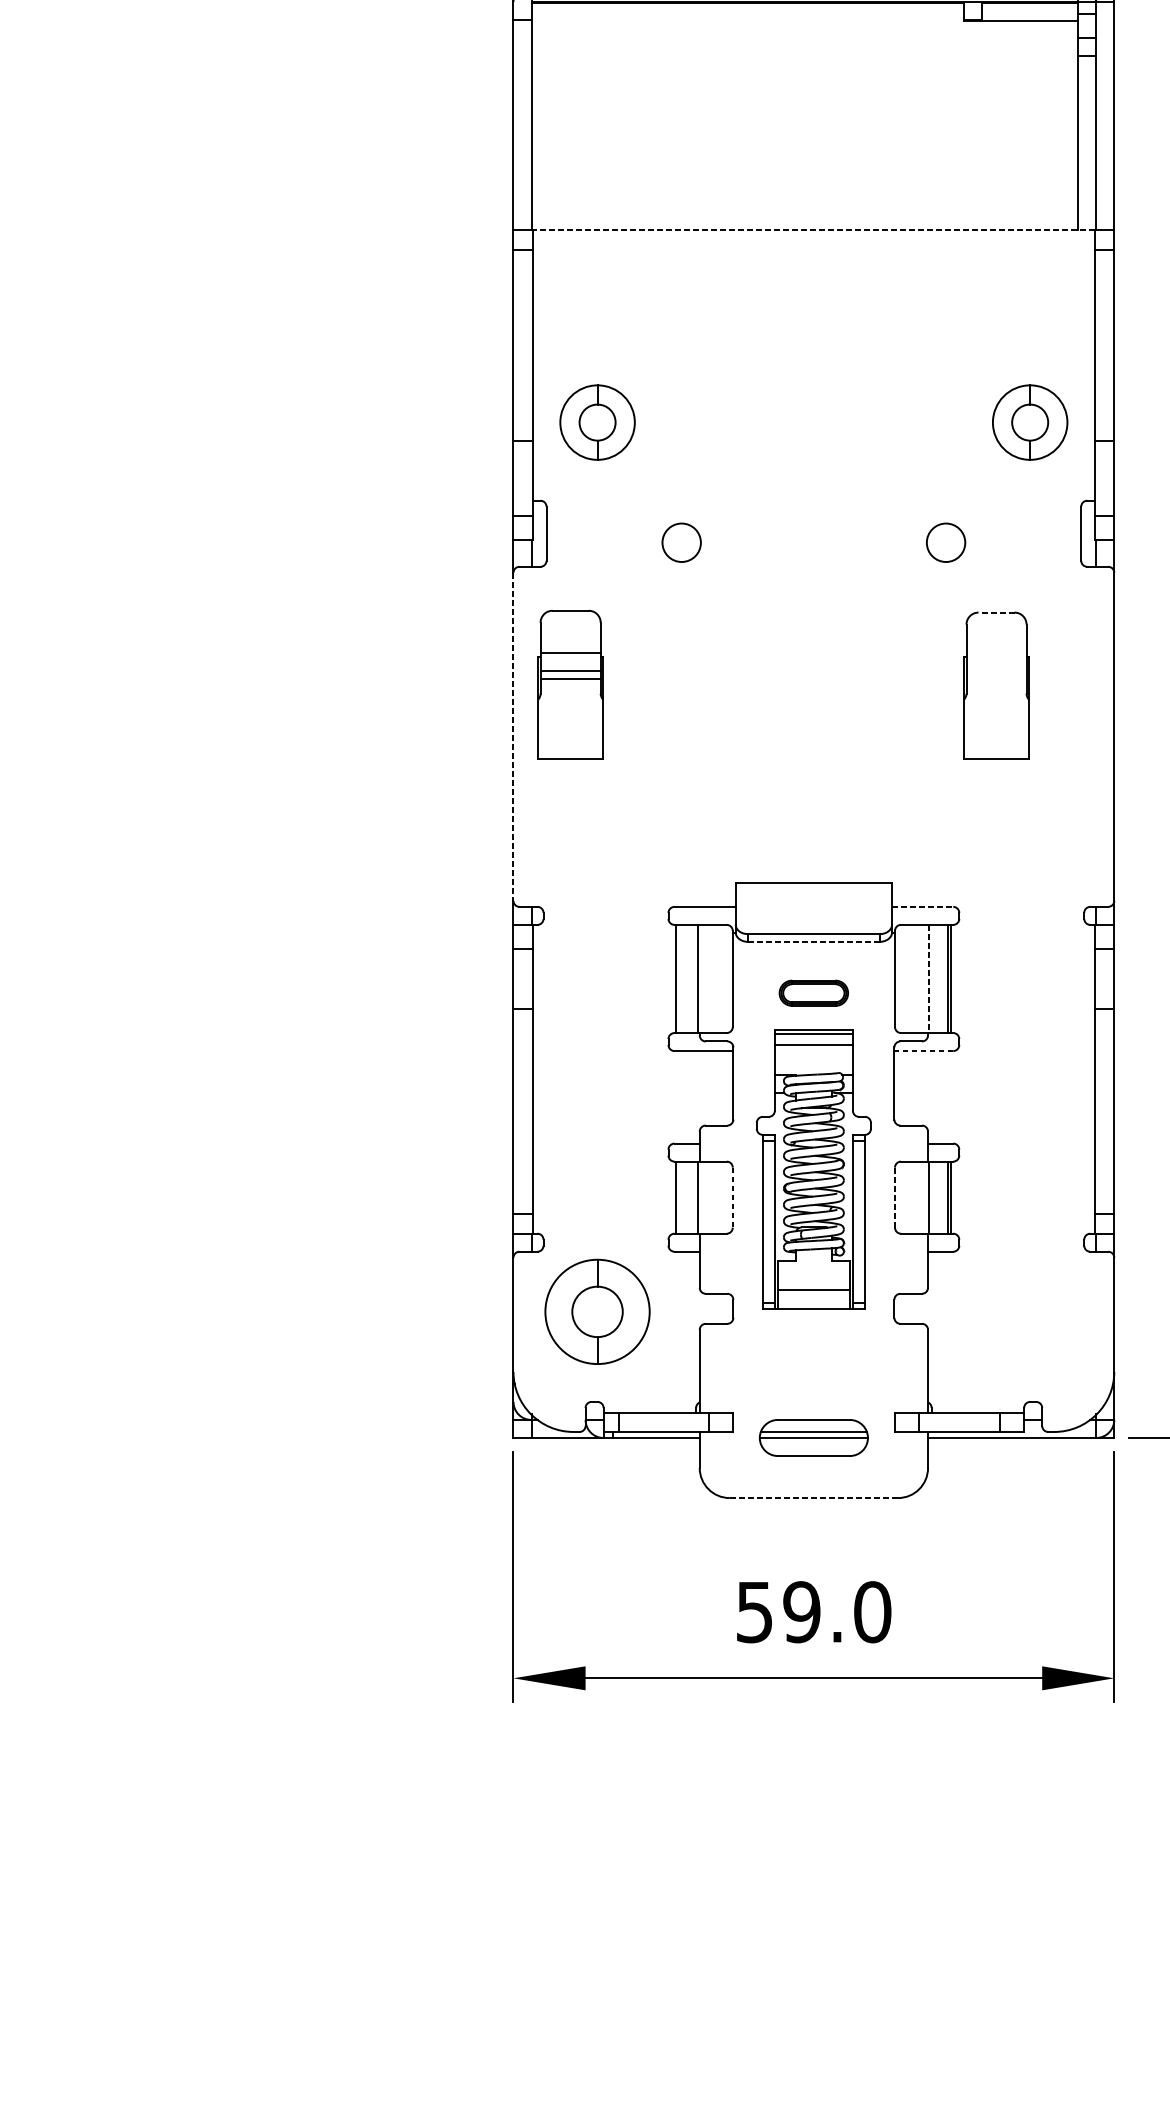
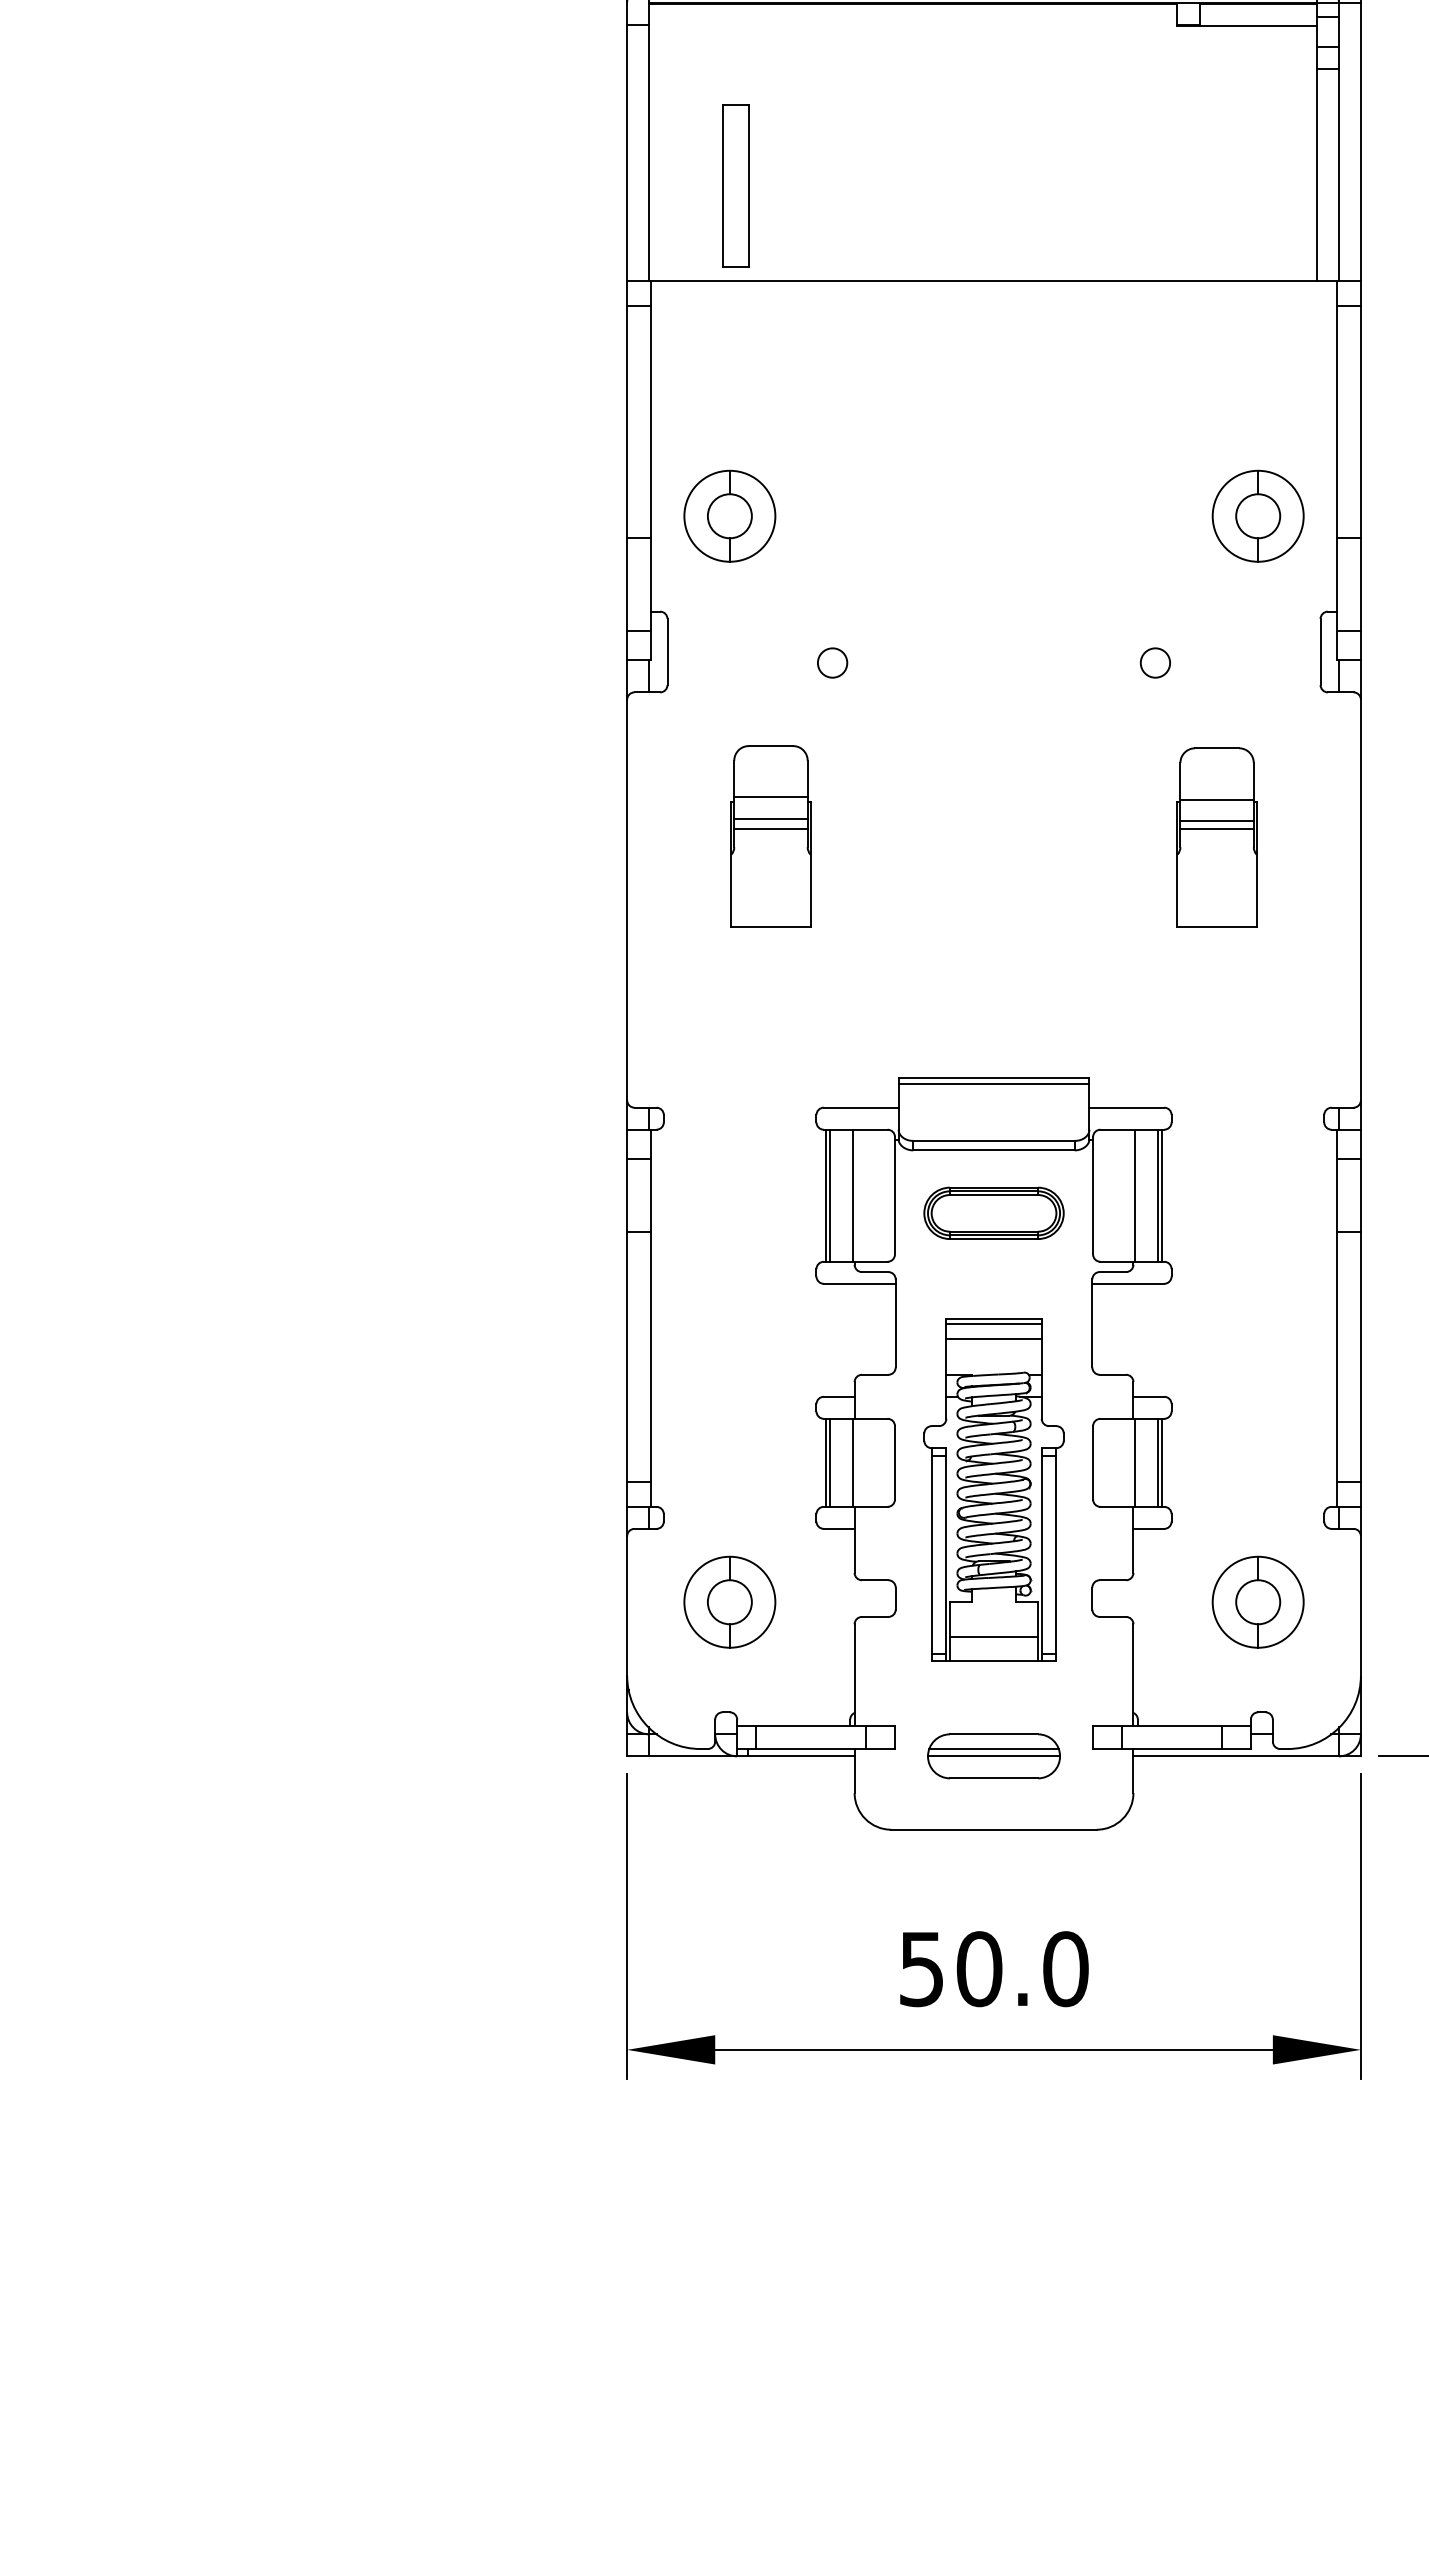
part: (602, 151) -> (735, 185), added
line: (813, 230) -> (993, 281), dashed -> solid
circle: (681, 542) -> (832, 662), size x0.62
circle: (946, 542) -> (1155, 662), size x0.62
line: (996, 612) -> (1216, 748), dashed -> solid
line: (996, 654) -> (1216, 799), added
line: (996, 671) -> (1216, 820), added
line: (996, 678) -> (1216, 828), added
part: (570, 684) -> (770, 836), moved
line: (513, 737) -> (627, 900), dashed -> solid
line: (813, 887) -> (993, 1083), added
line: (923, 906) -> (1127, 1107), dashed -> solid
line: (814, 941) -> (994, 1150), dashed -> solid
line: (679, 978) -> (829, 1195), added
line: (929, 979) -> (1135, 1196), dashed -> solid
part: (813, 992) -> (993, 1212), size x1.67
line: (923, 1050) -> (1128, 1283), dashed -> solid
part: (813, 1168) -> (993, 1489), moved
line: (679, 1197) -> (829, 1462), added
line: (732, 1197) -> (894, 1462), dashed -> solid
line: (895, 1197) -> (1093, 1462), dashed -> solid
part: (597, 1311) -> (729, 1601), size x0.71
part: (1029, 1311) -> (1257, 1601), added
line: (814, 1497) -> (994, 1829), dashed -> solid
text: (801, 1612) -> (979, 1969), 59.0 -> 50.0

